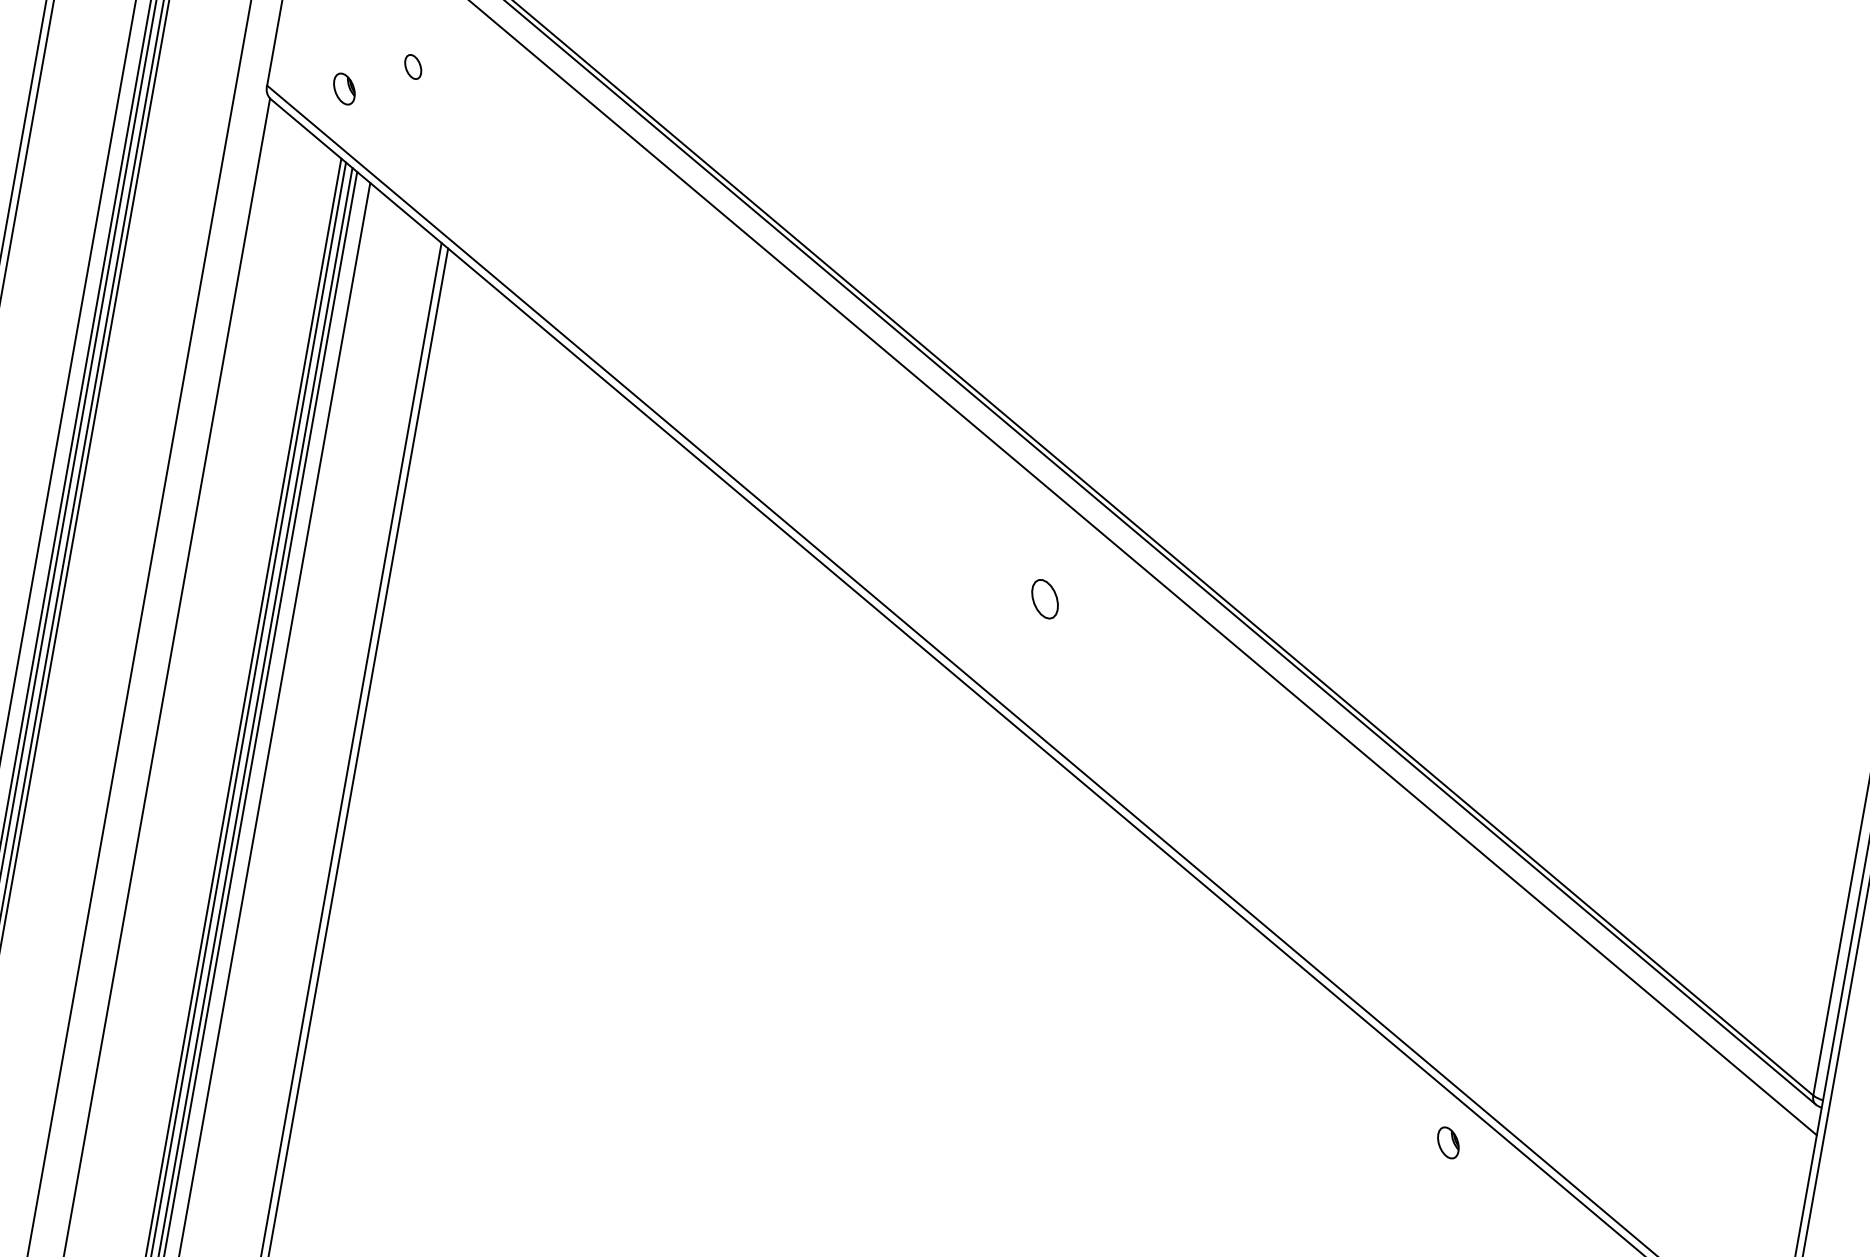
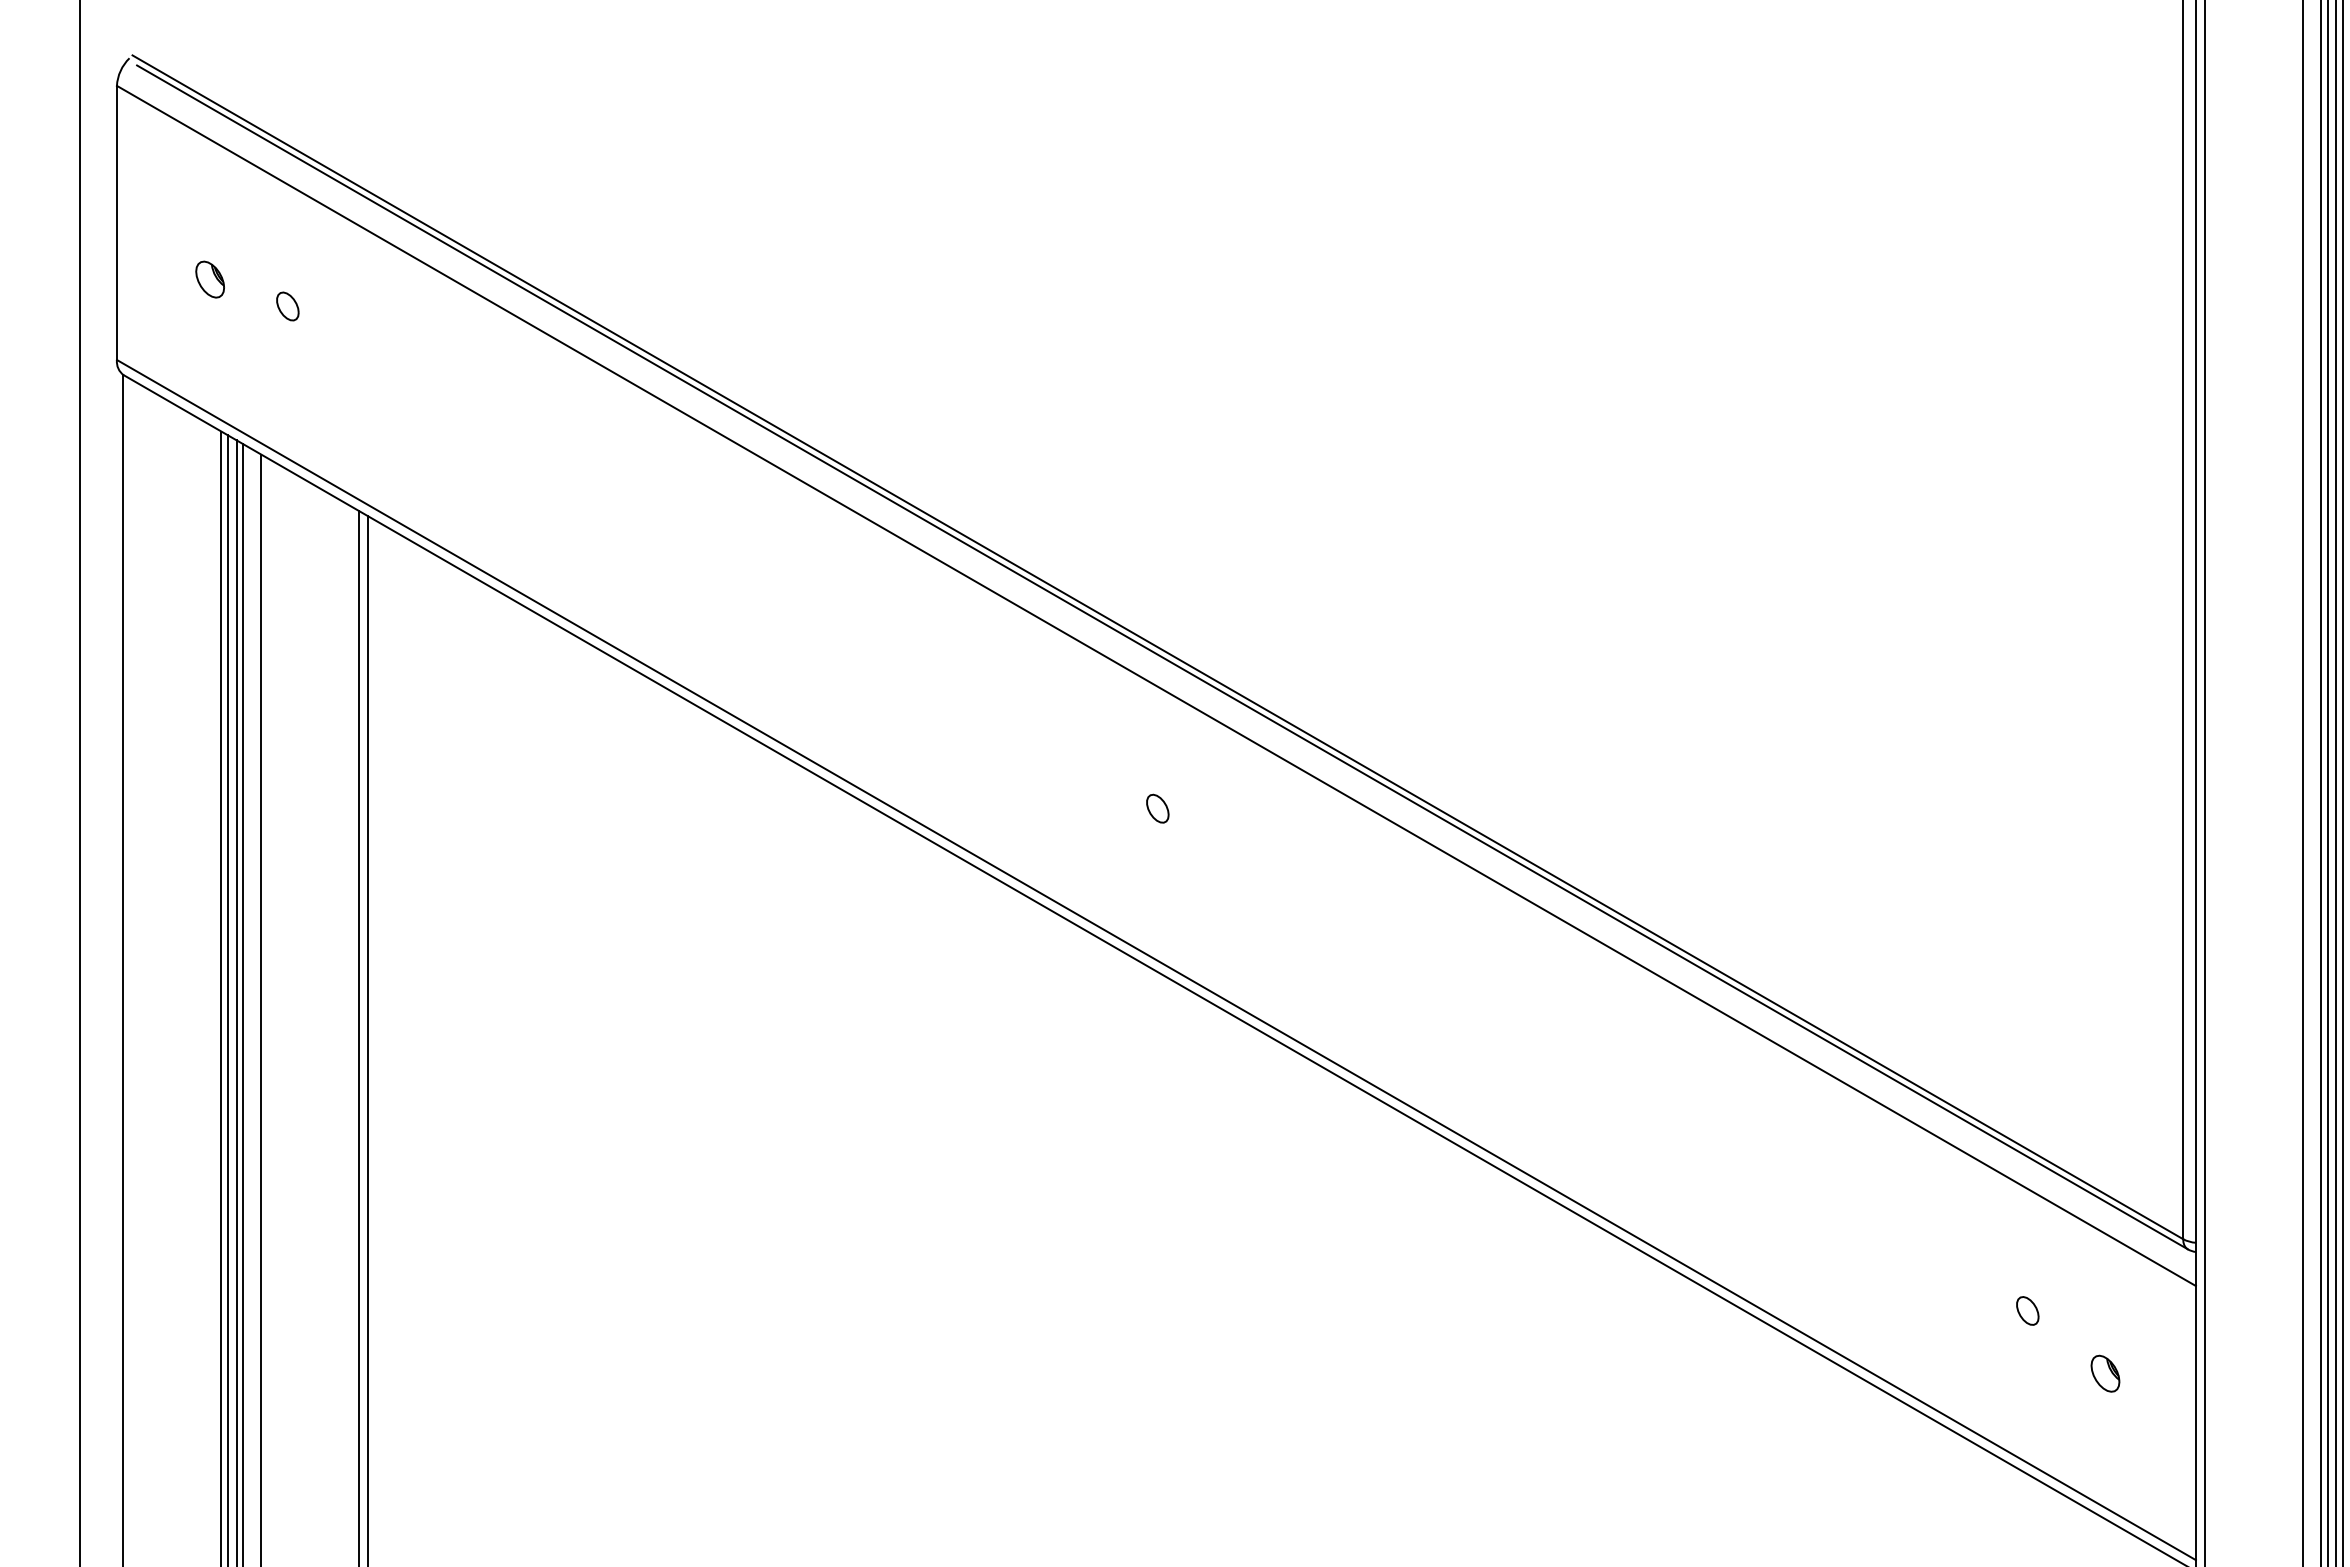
part: (343, 88) -> (209, 279), moved
part: (1044, 598) -> (1157, 808), size x0.62
part: (1676, 1130) -> (2027, 1310), added
part: (1448, 1142) -> (2105, 1373), moved

